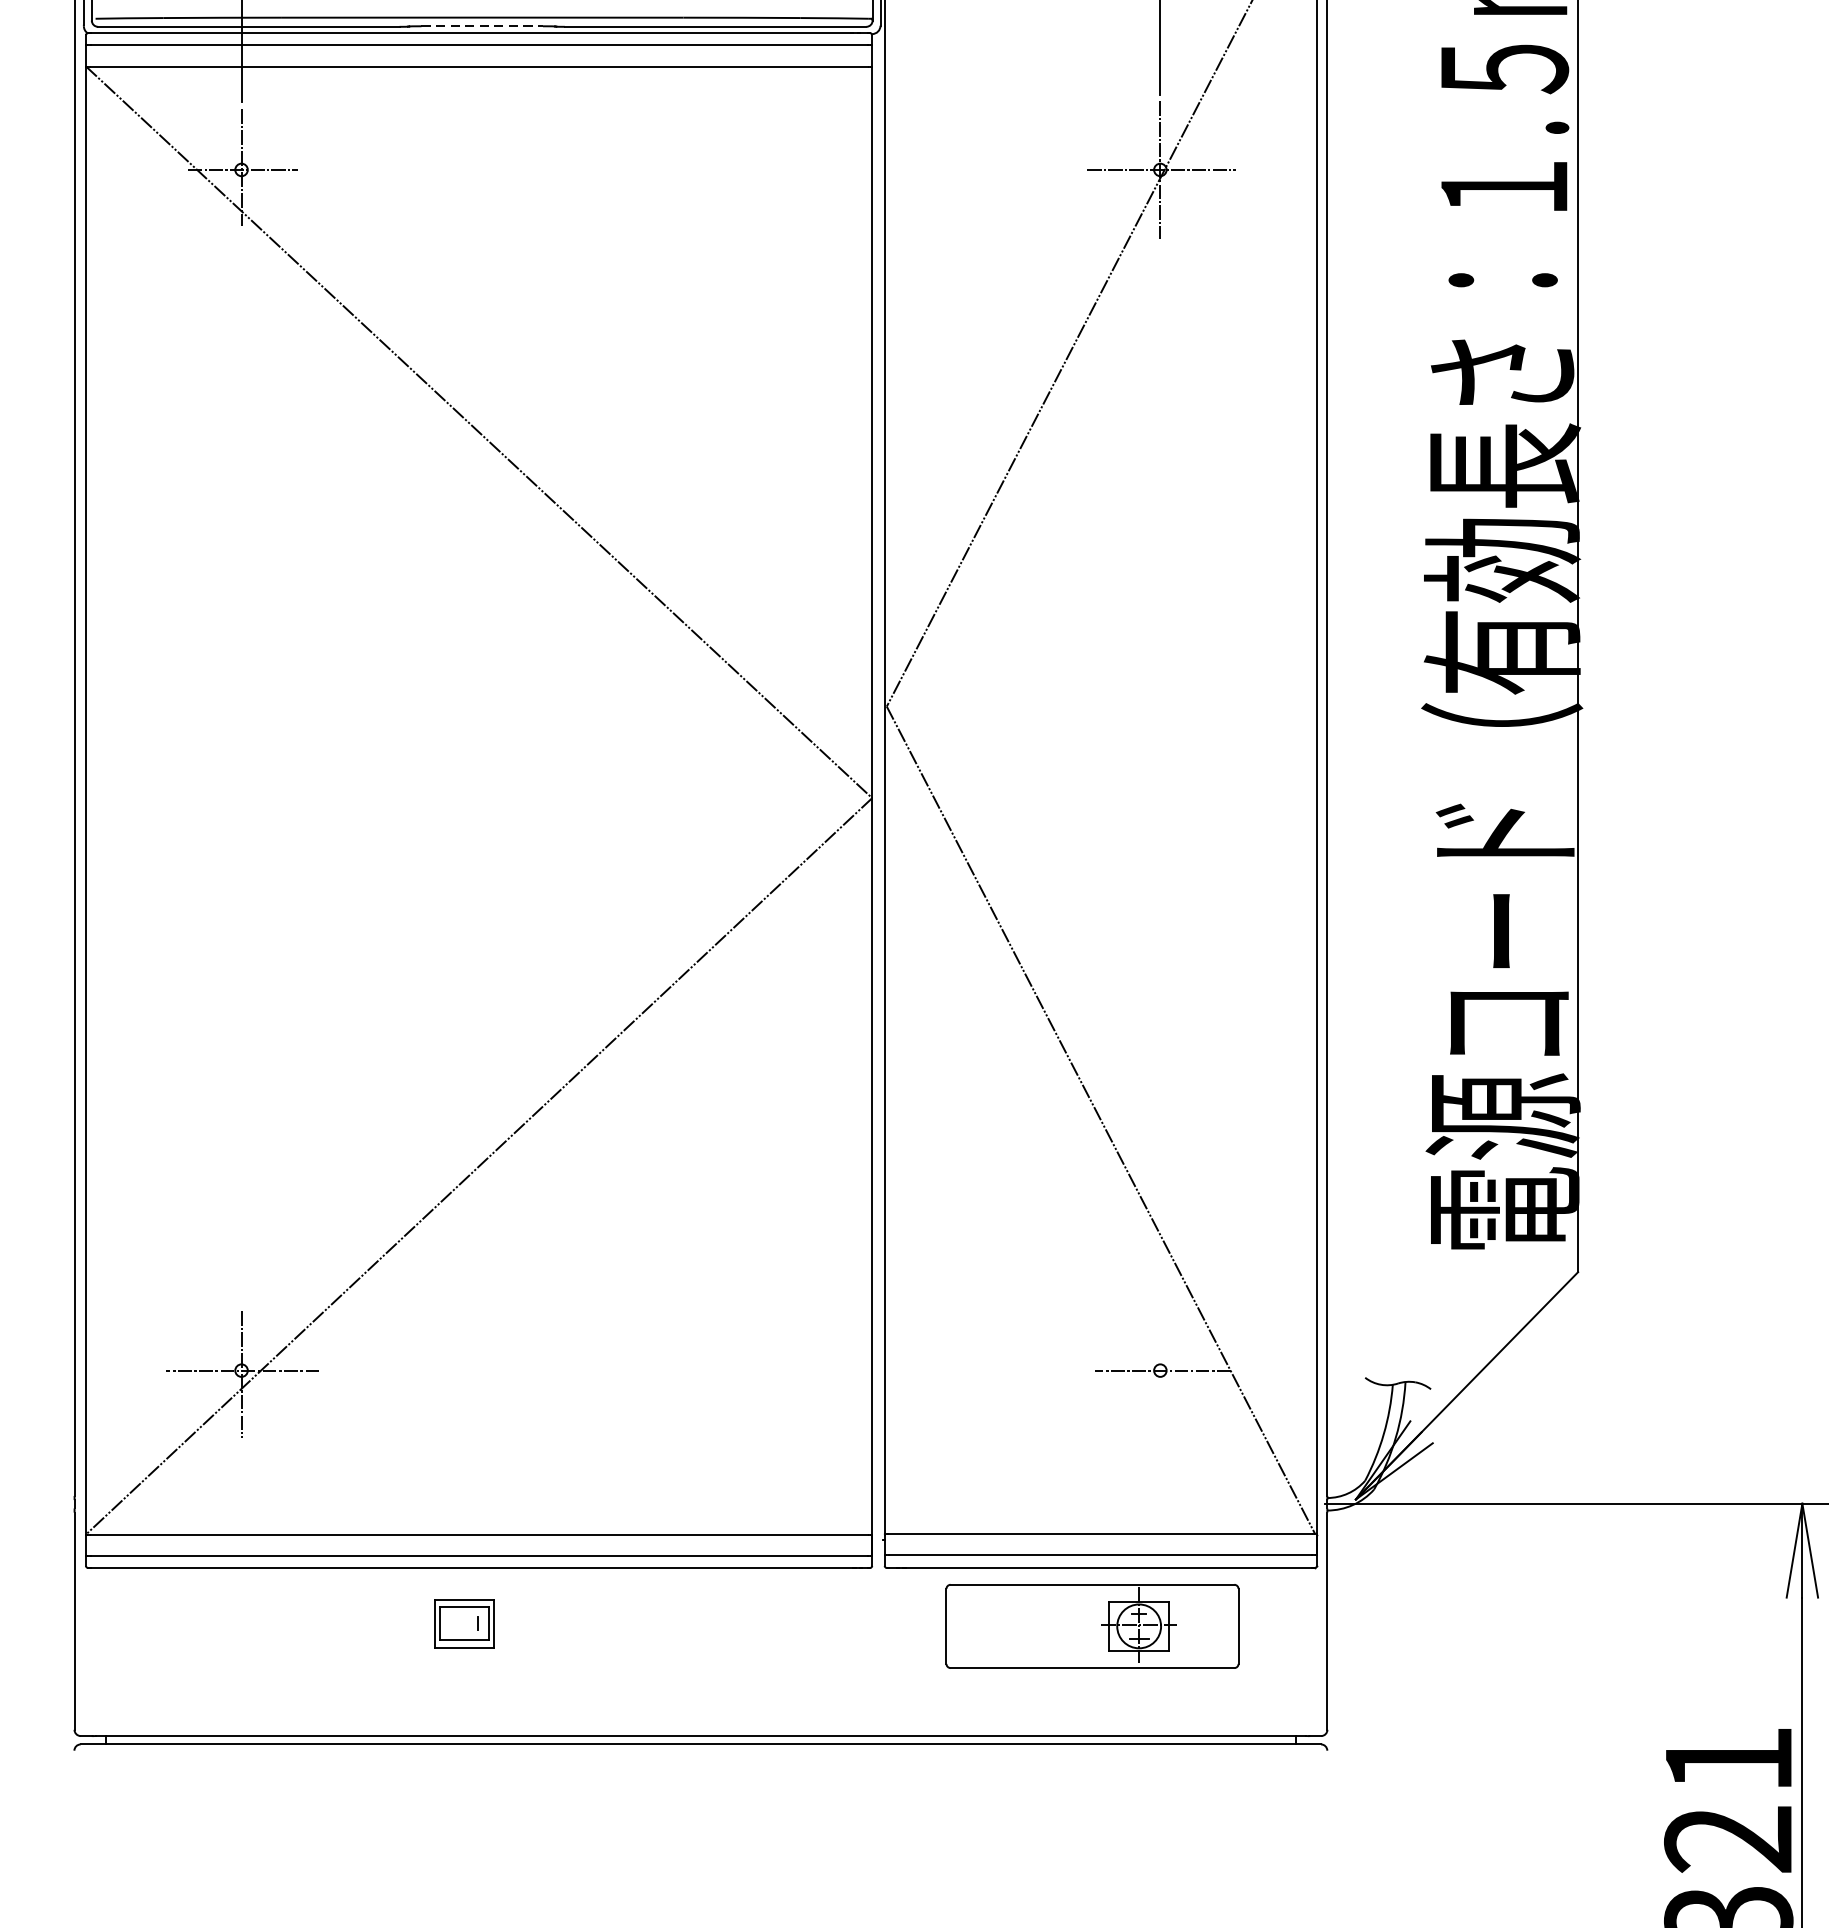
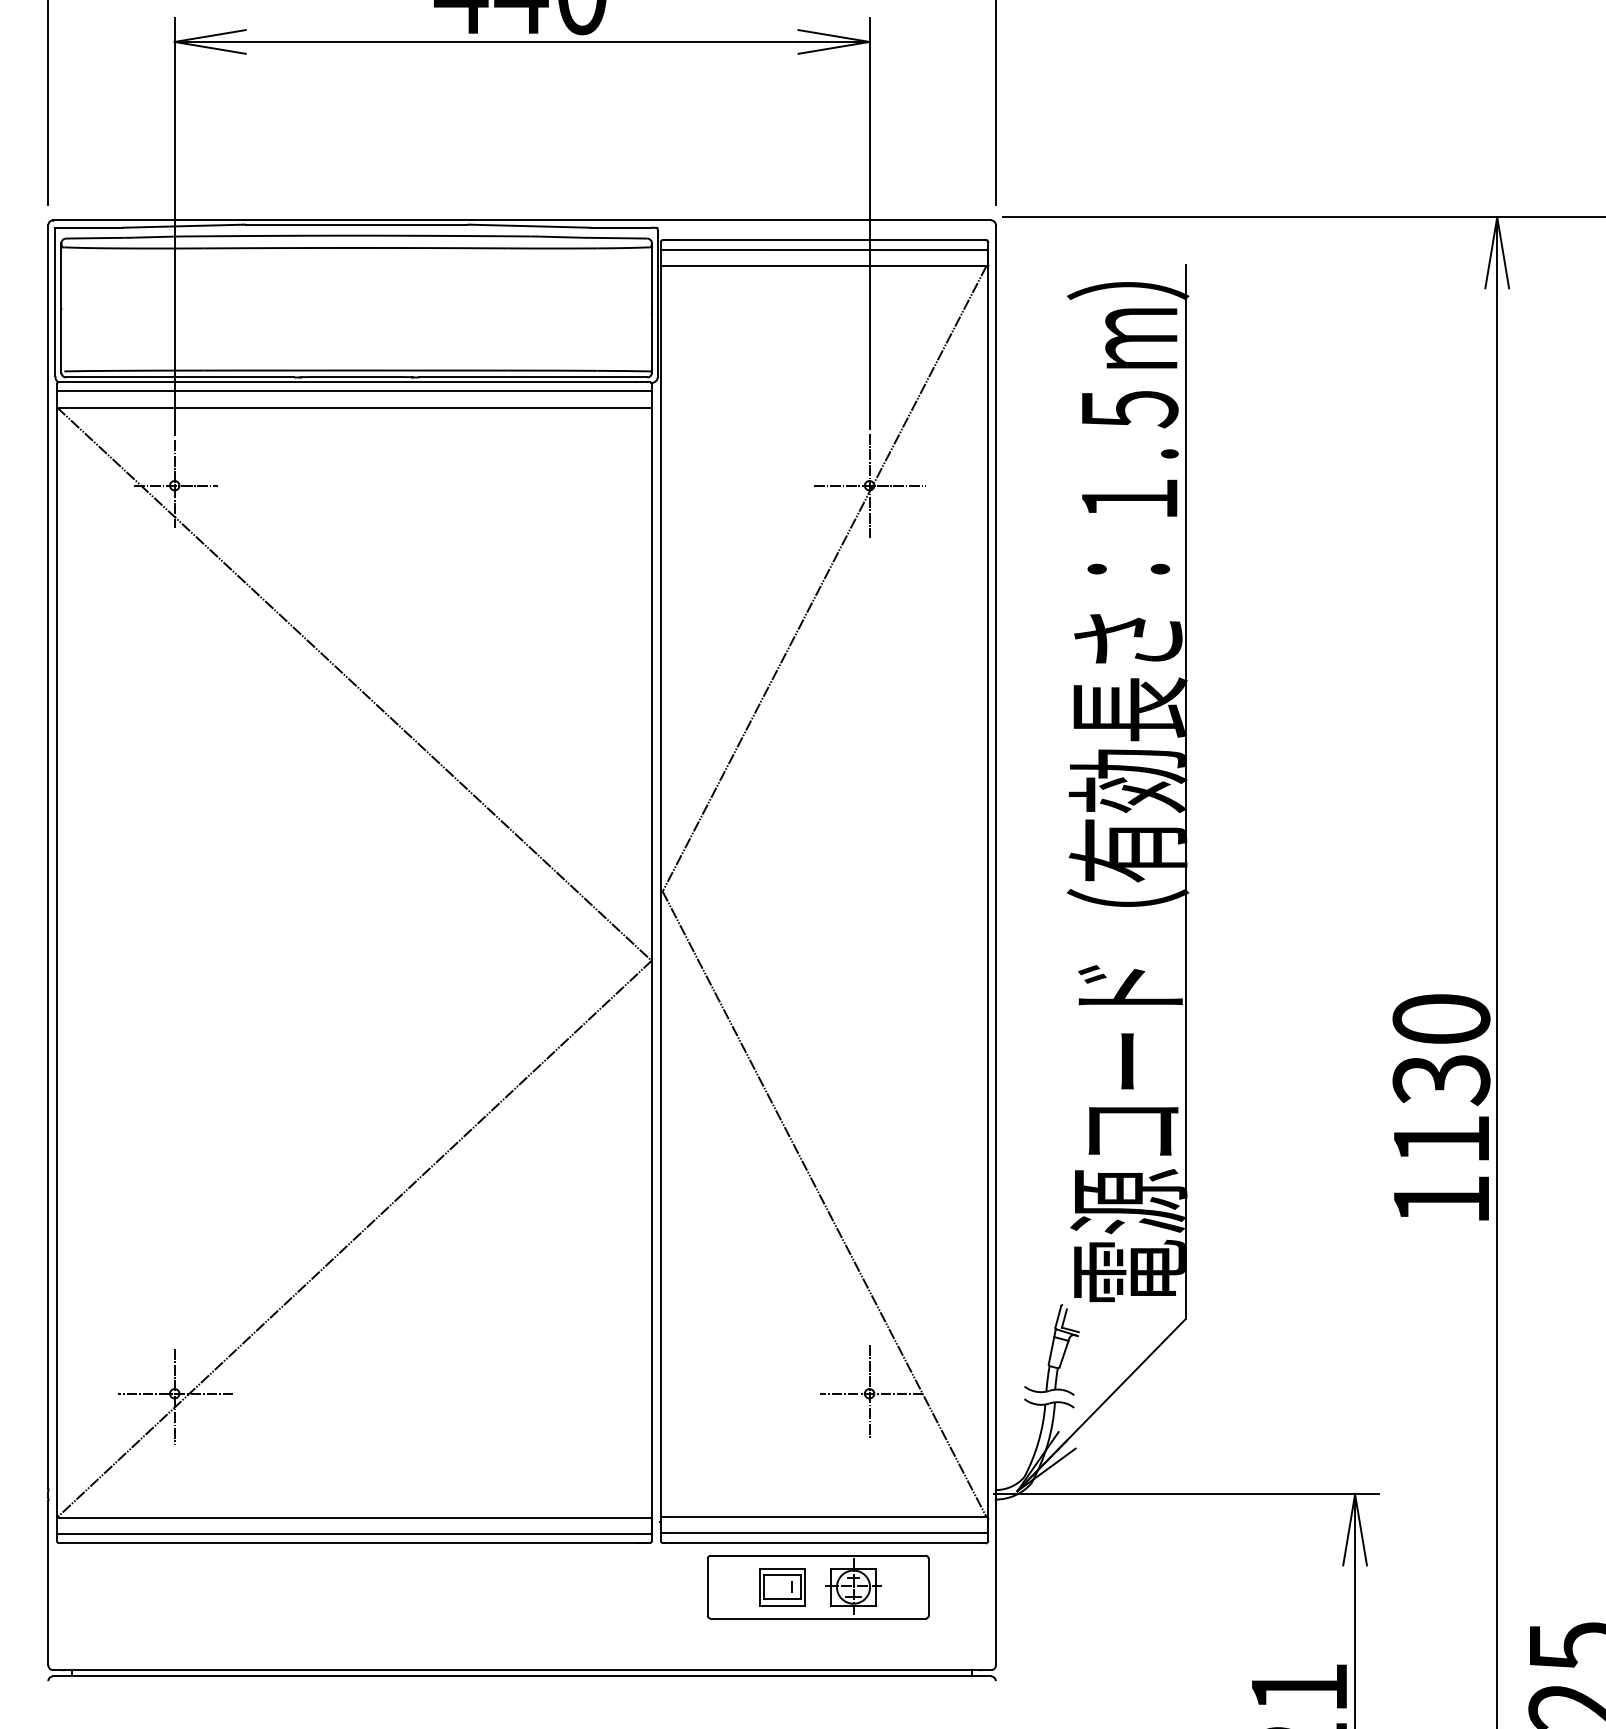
line: (481, 26) -> (356, 377), dashed -> solid
part: (1400, 1312) -> (1051, 1349), added
line: (1160, 1368) -> (869, 1392), added
part: (464, 1624) -> (782, 1587), moved

